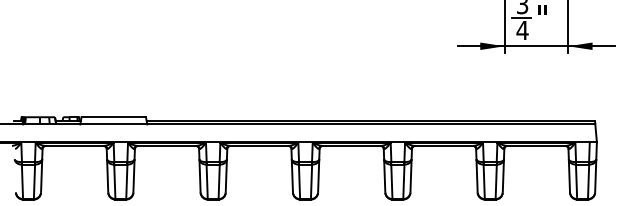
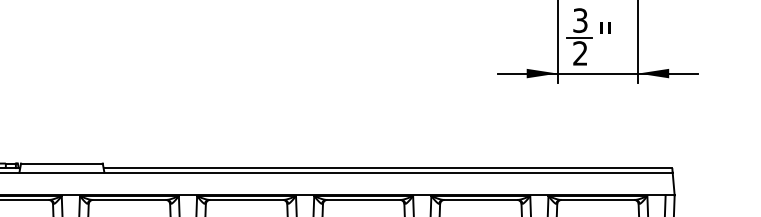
text: (522, 29) -> (580, 52), 4 -> 2

